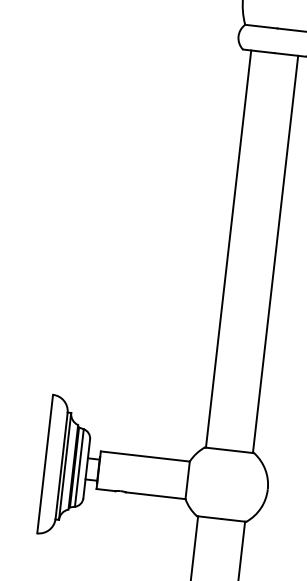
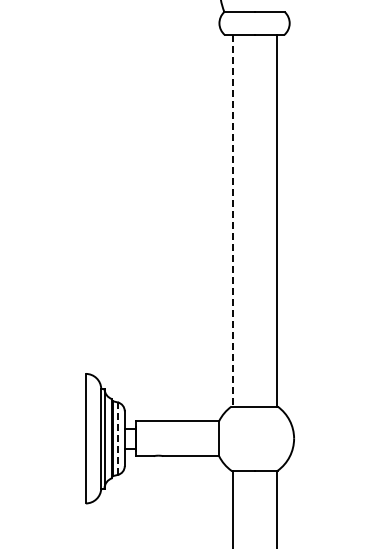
line: (228, 248) -> (232, 220), solid -> dashed
line: (78, 467) -> (117, 438), solid -> dashed

